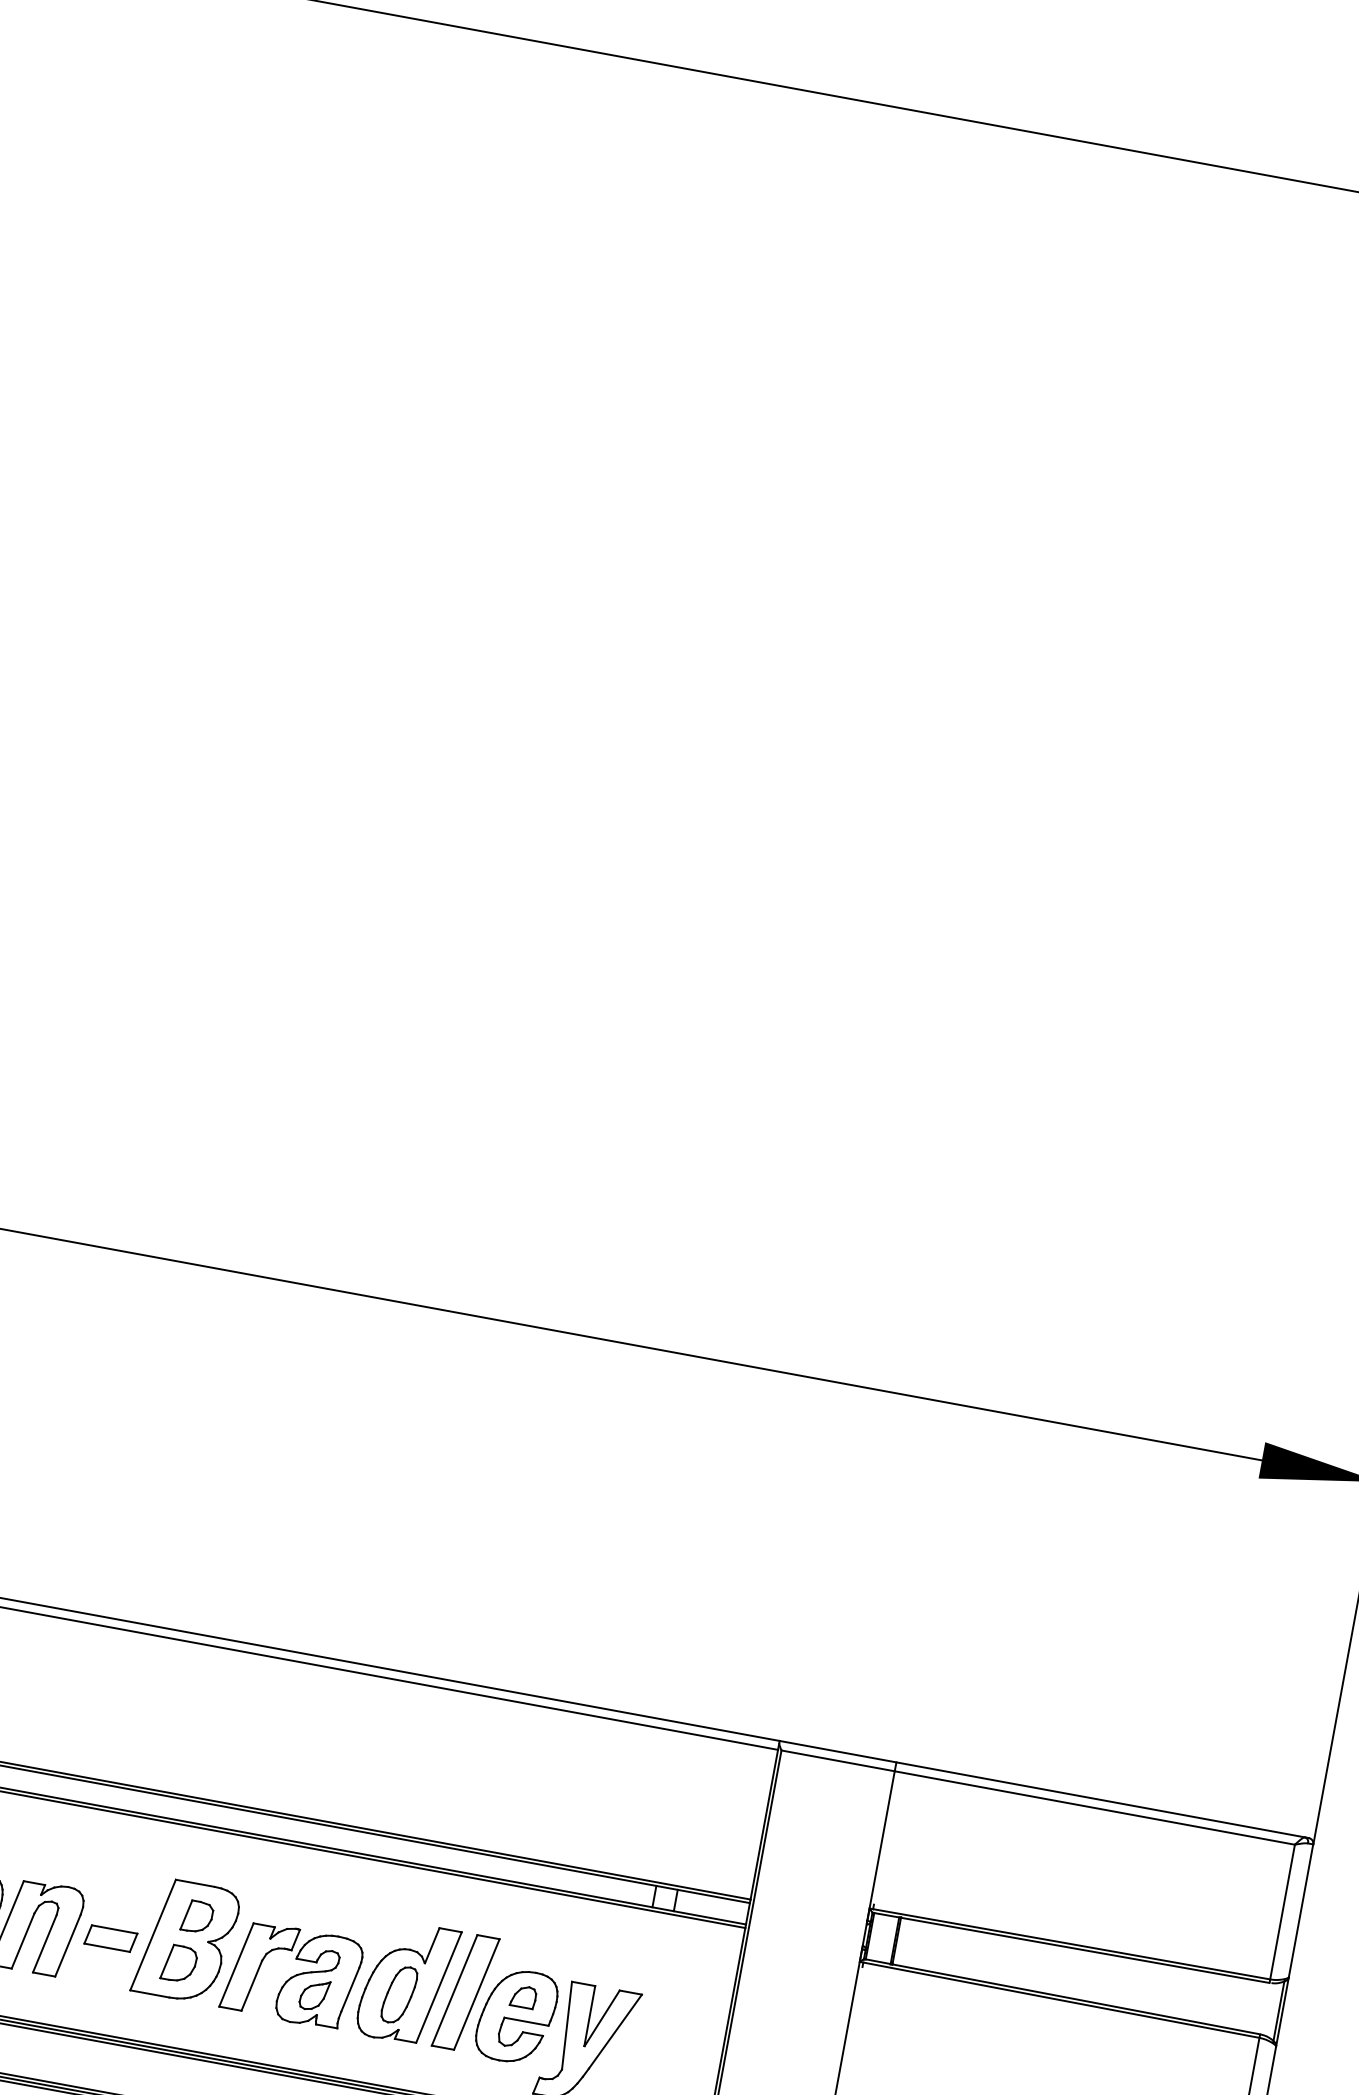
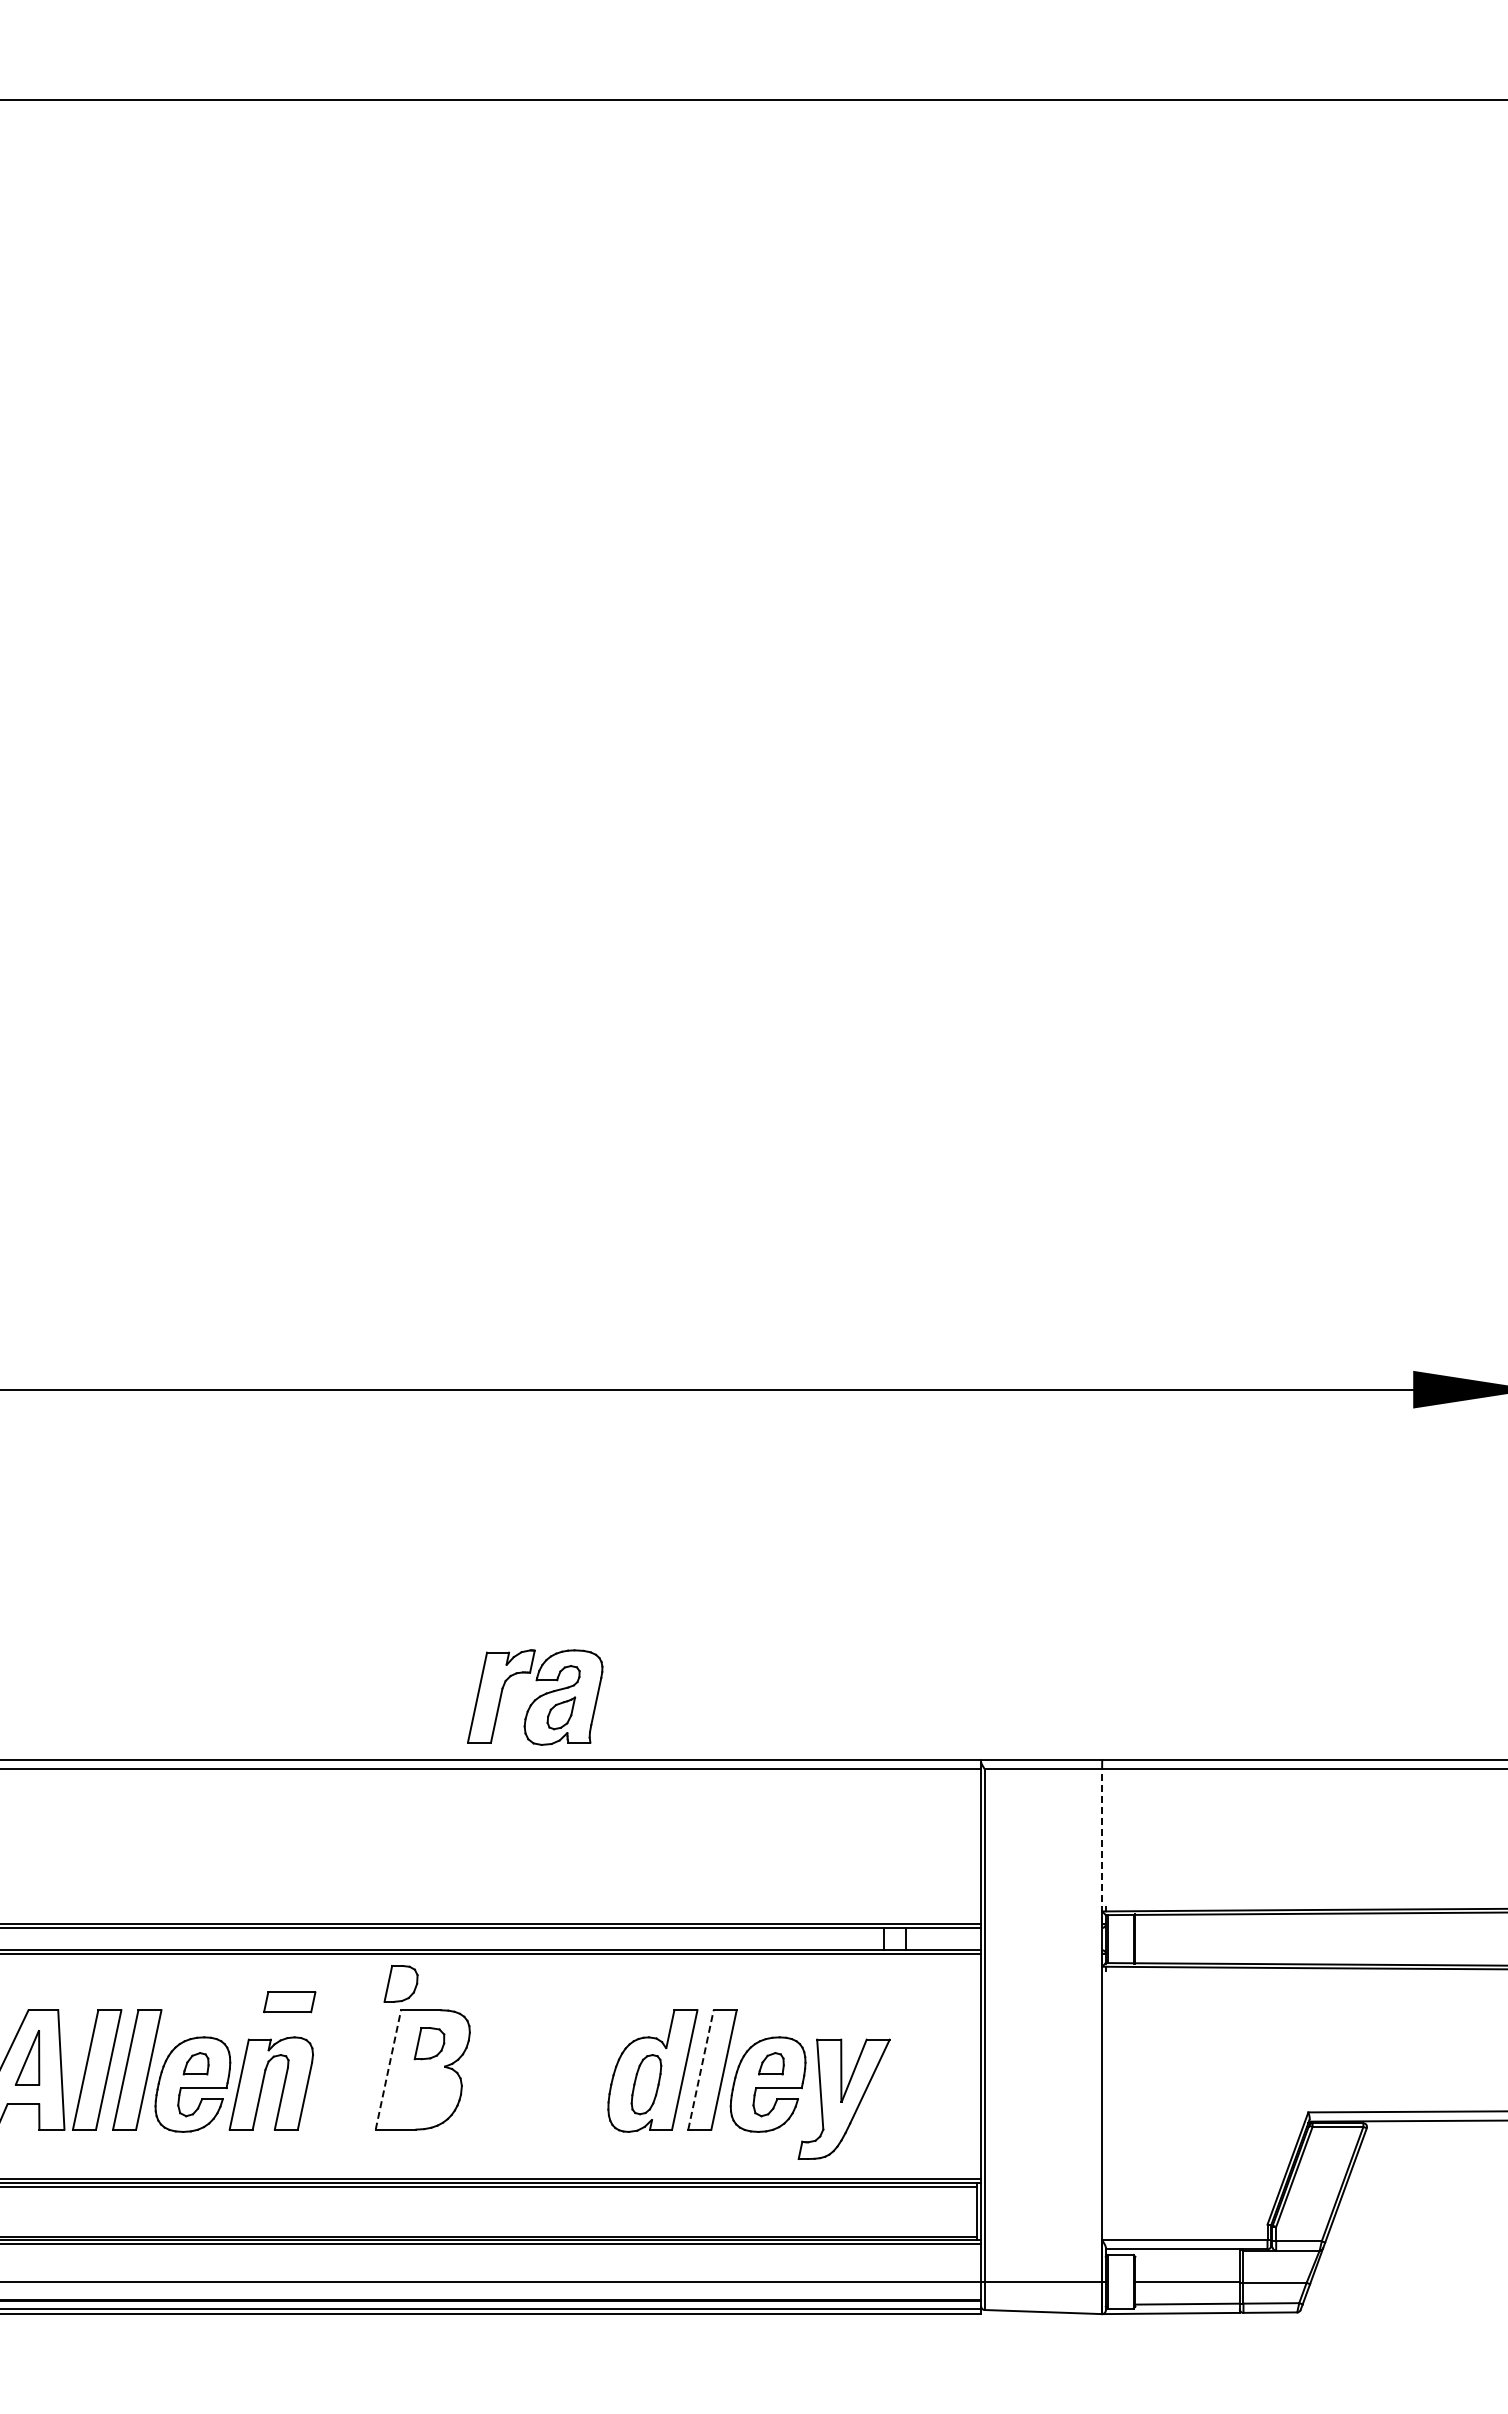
line: (881, 1845) -> (1102, 1846), solid -> dashed
line: (153, 1934) -> (388, 2069), solid -> dashed
part: (110, 1938) -> (289, 2002), moved
part: (178, 1963) -> (400, 1983), moved
part: (292, 1975) -> (535, 1697), moved
line: (454, 1989) -> (700, 2069), solid -> dashed

